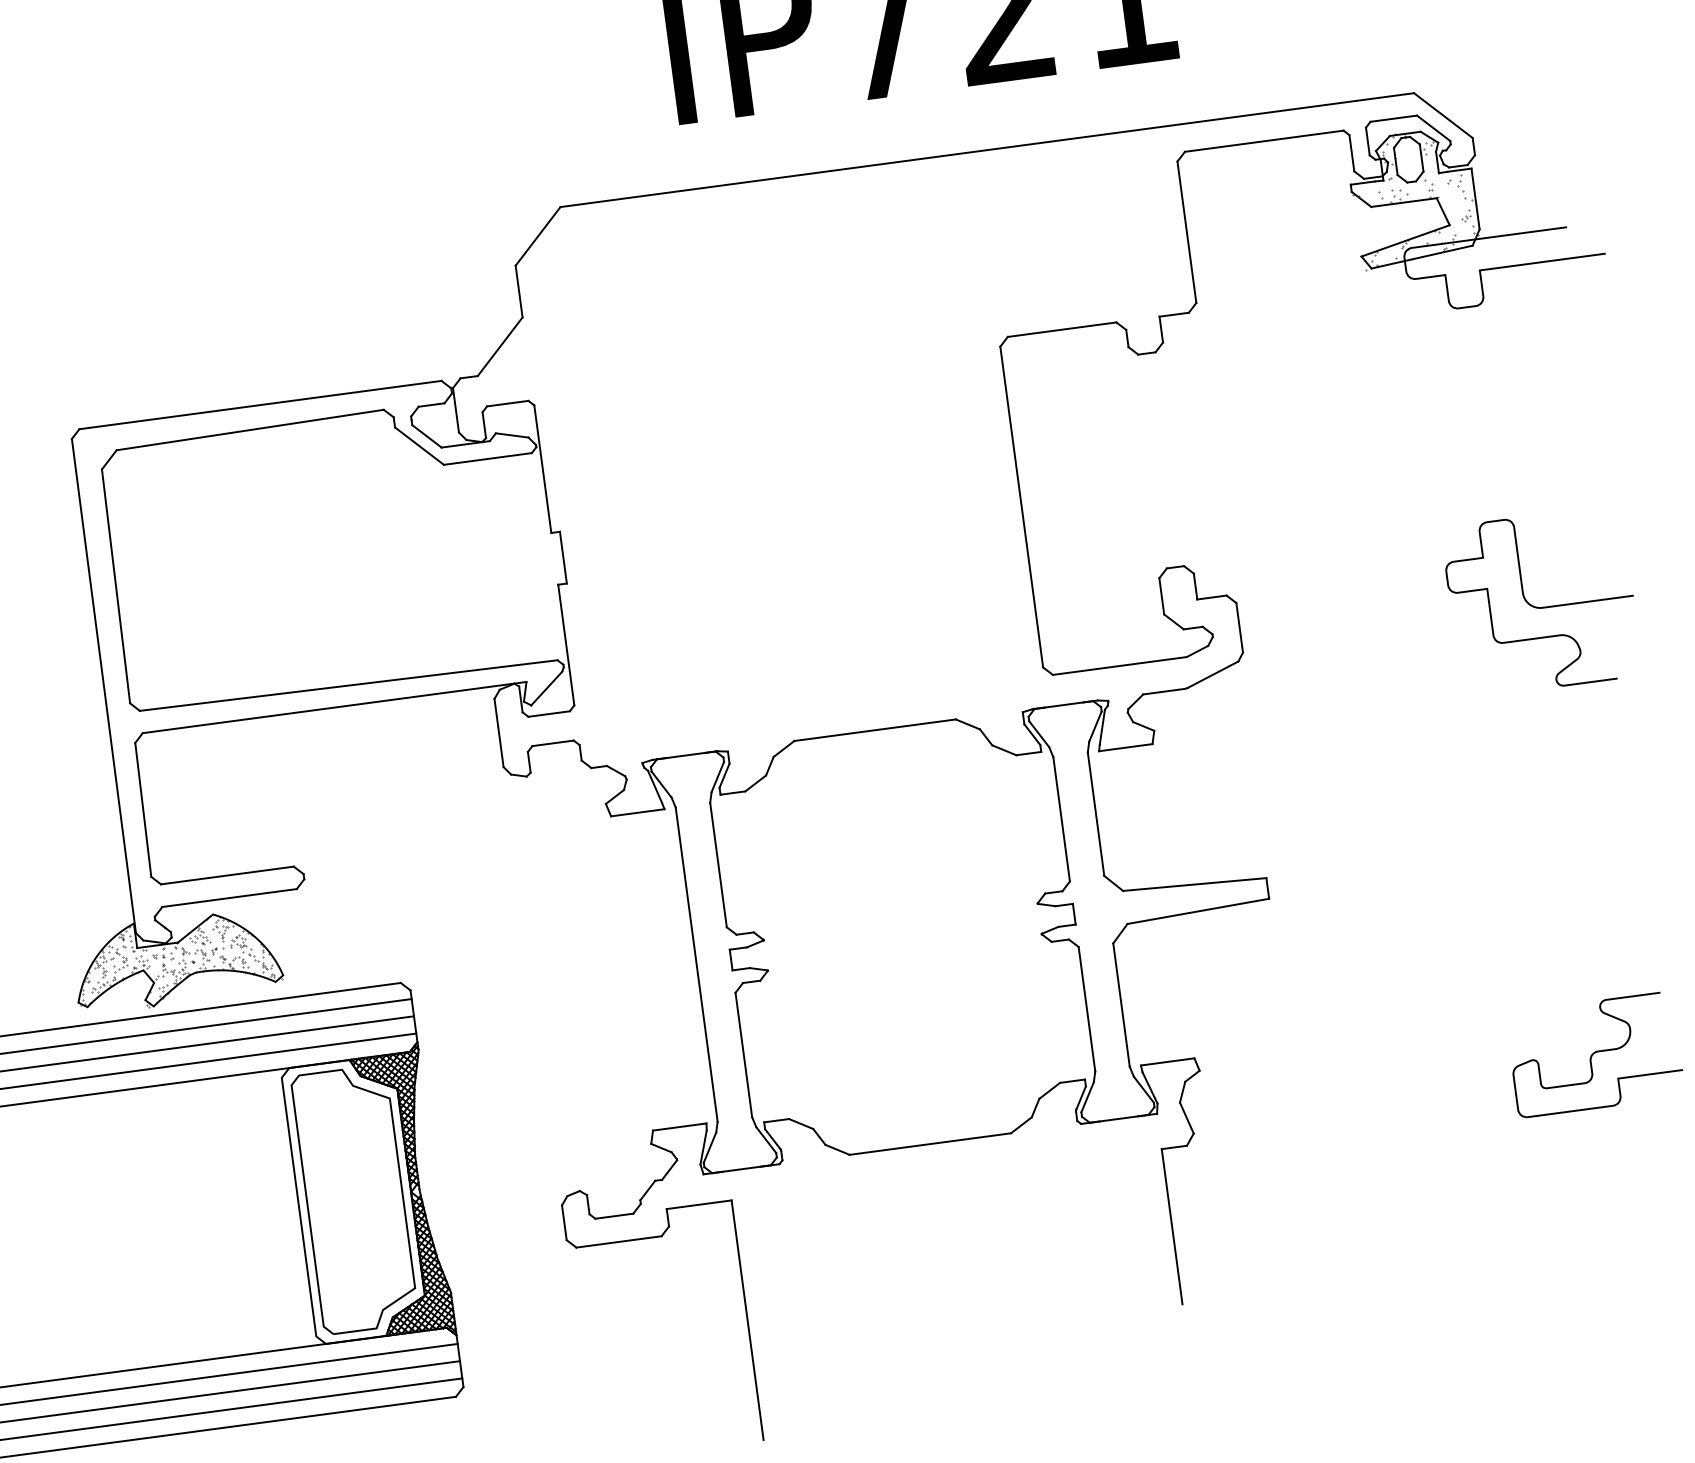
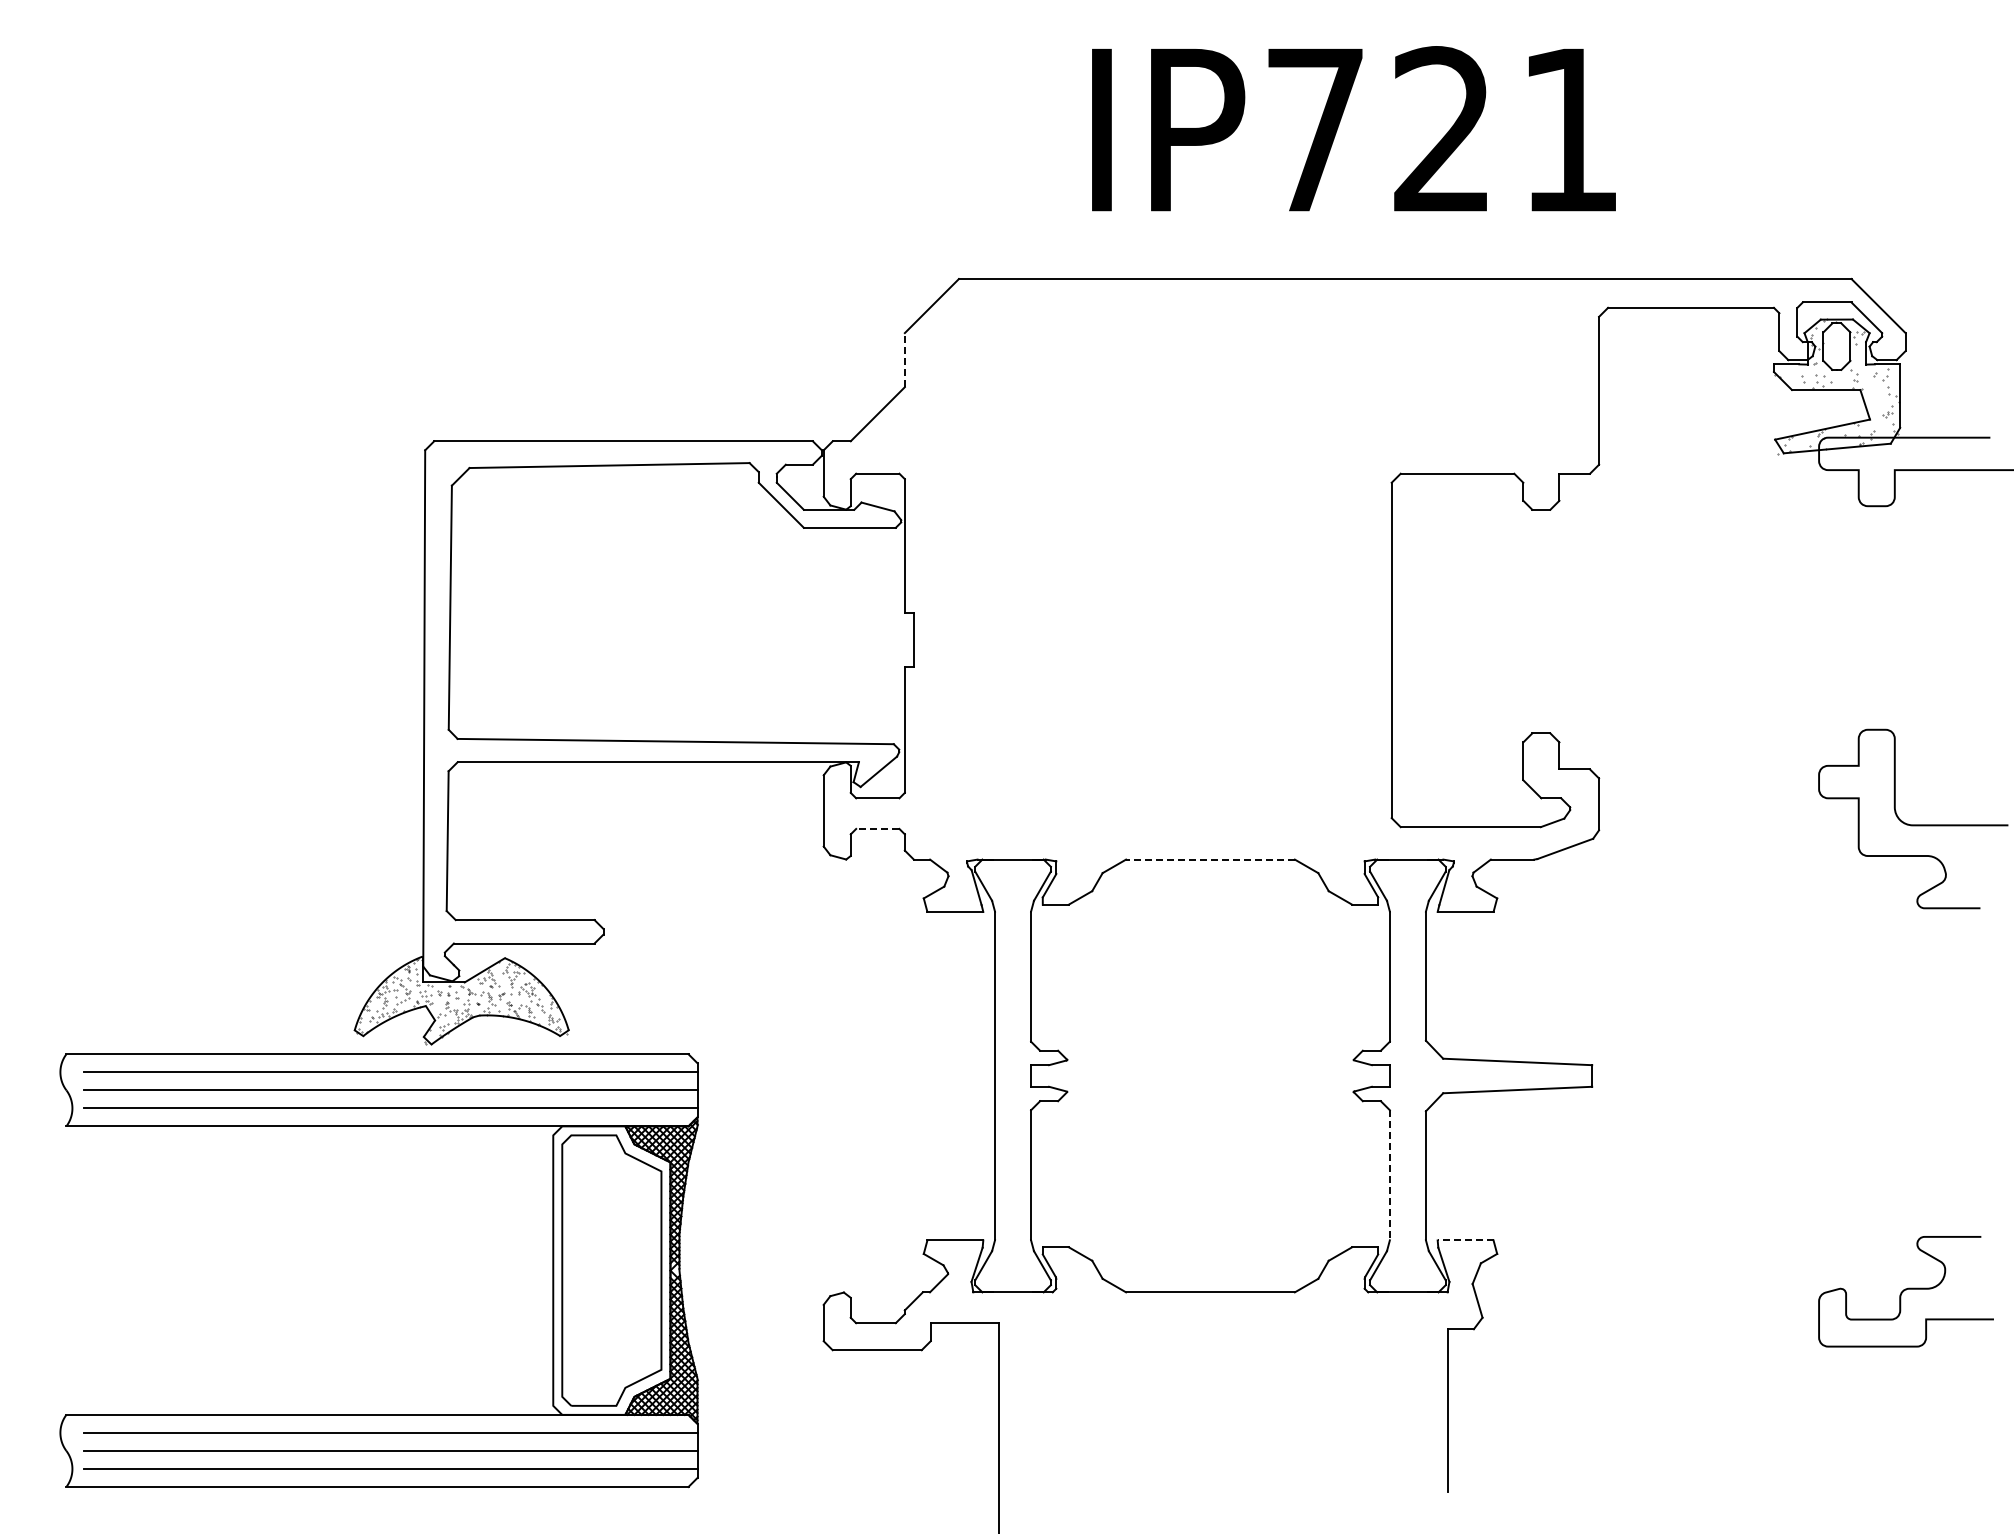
line: (518, 291) -> (904, 359), solid -> dashed
line: (874, 730) -> (1209, 859), solid -> dashed
line: (552, 742) -> (877, 828), solid -> dashed
line: (1086, 1009) -> (1389, 1175), solid -> dashed
line: (1167, 1061) -> (1465, 1240), solid -> dashed

